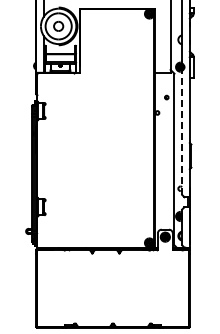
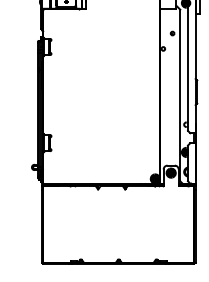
line: (182, 132) -> (188, 68), dashed -> solid

